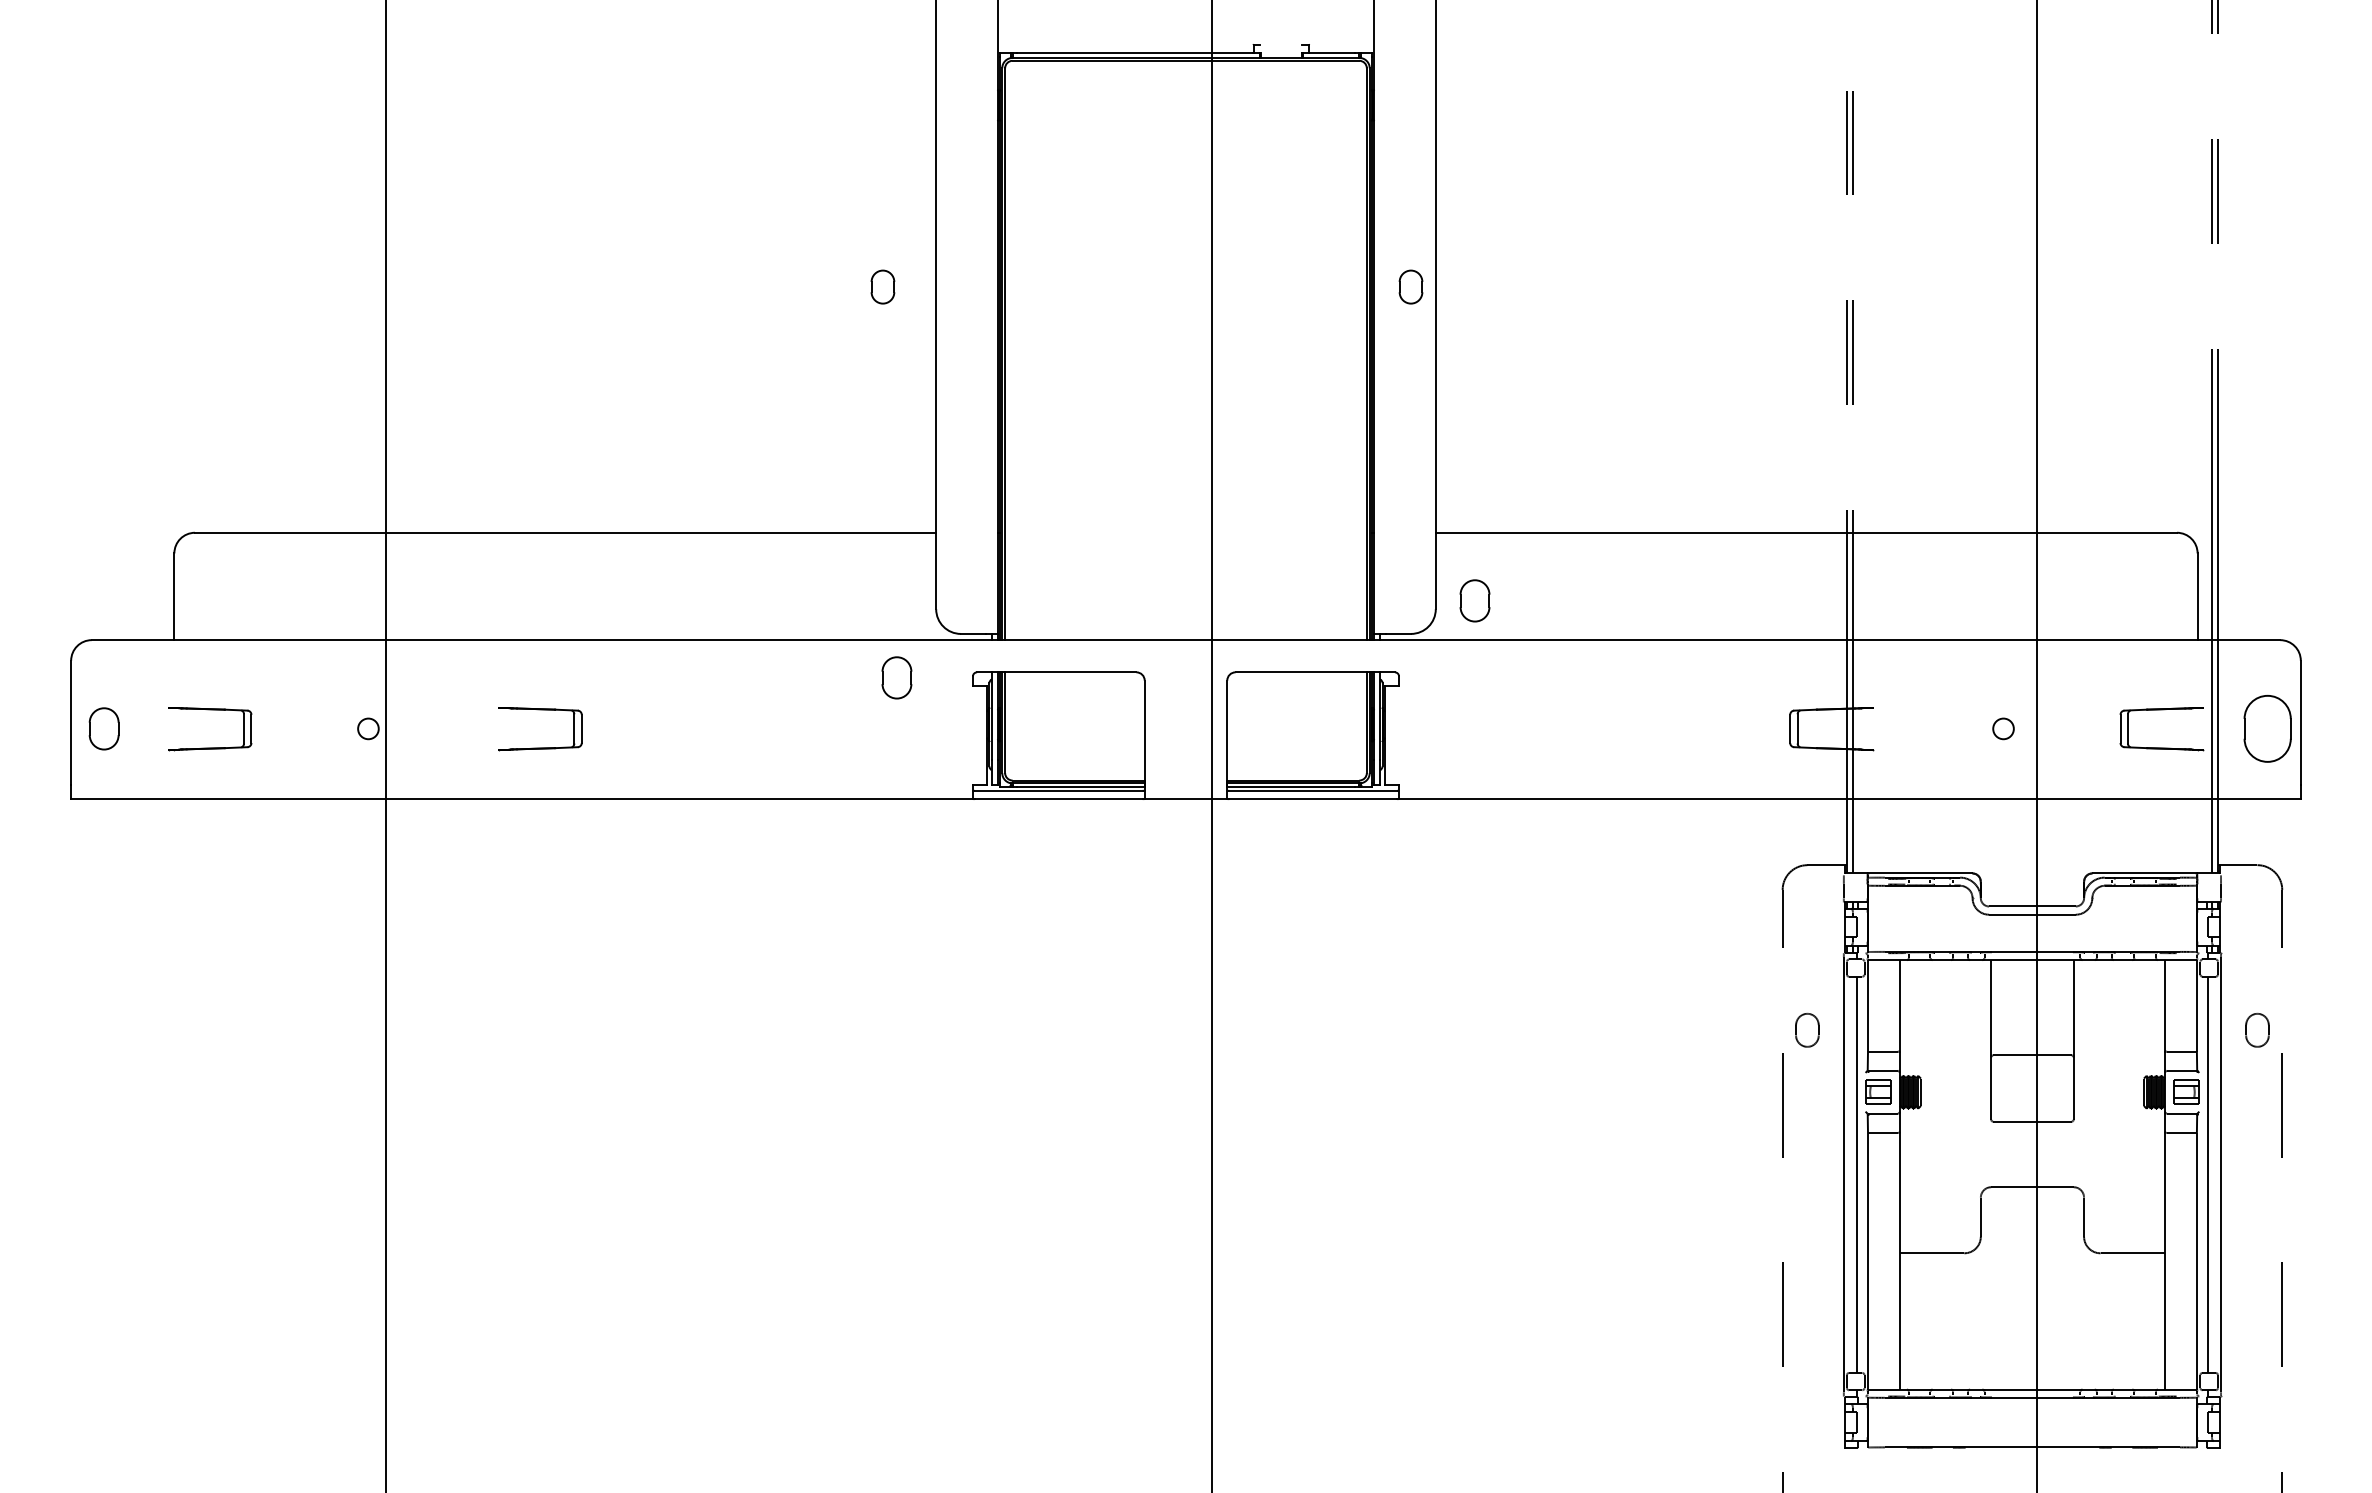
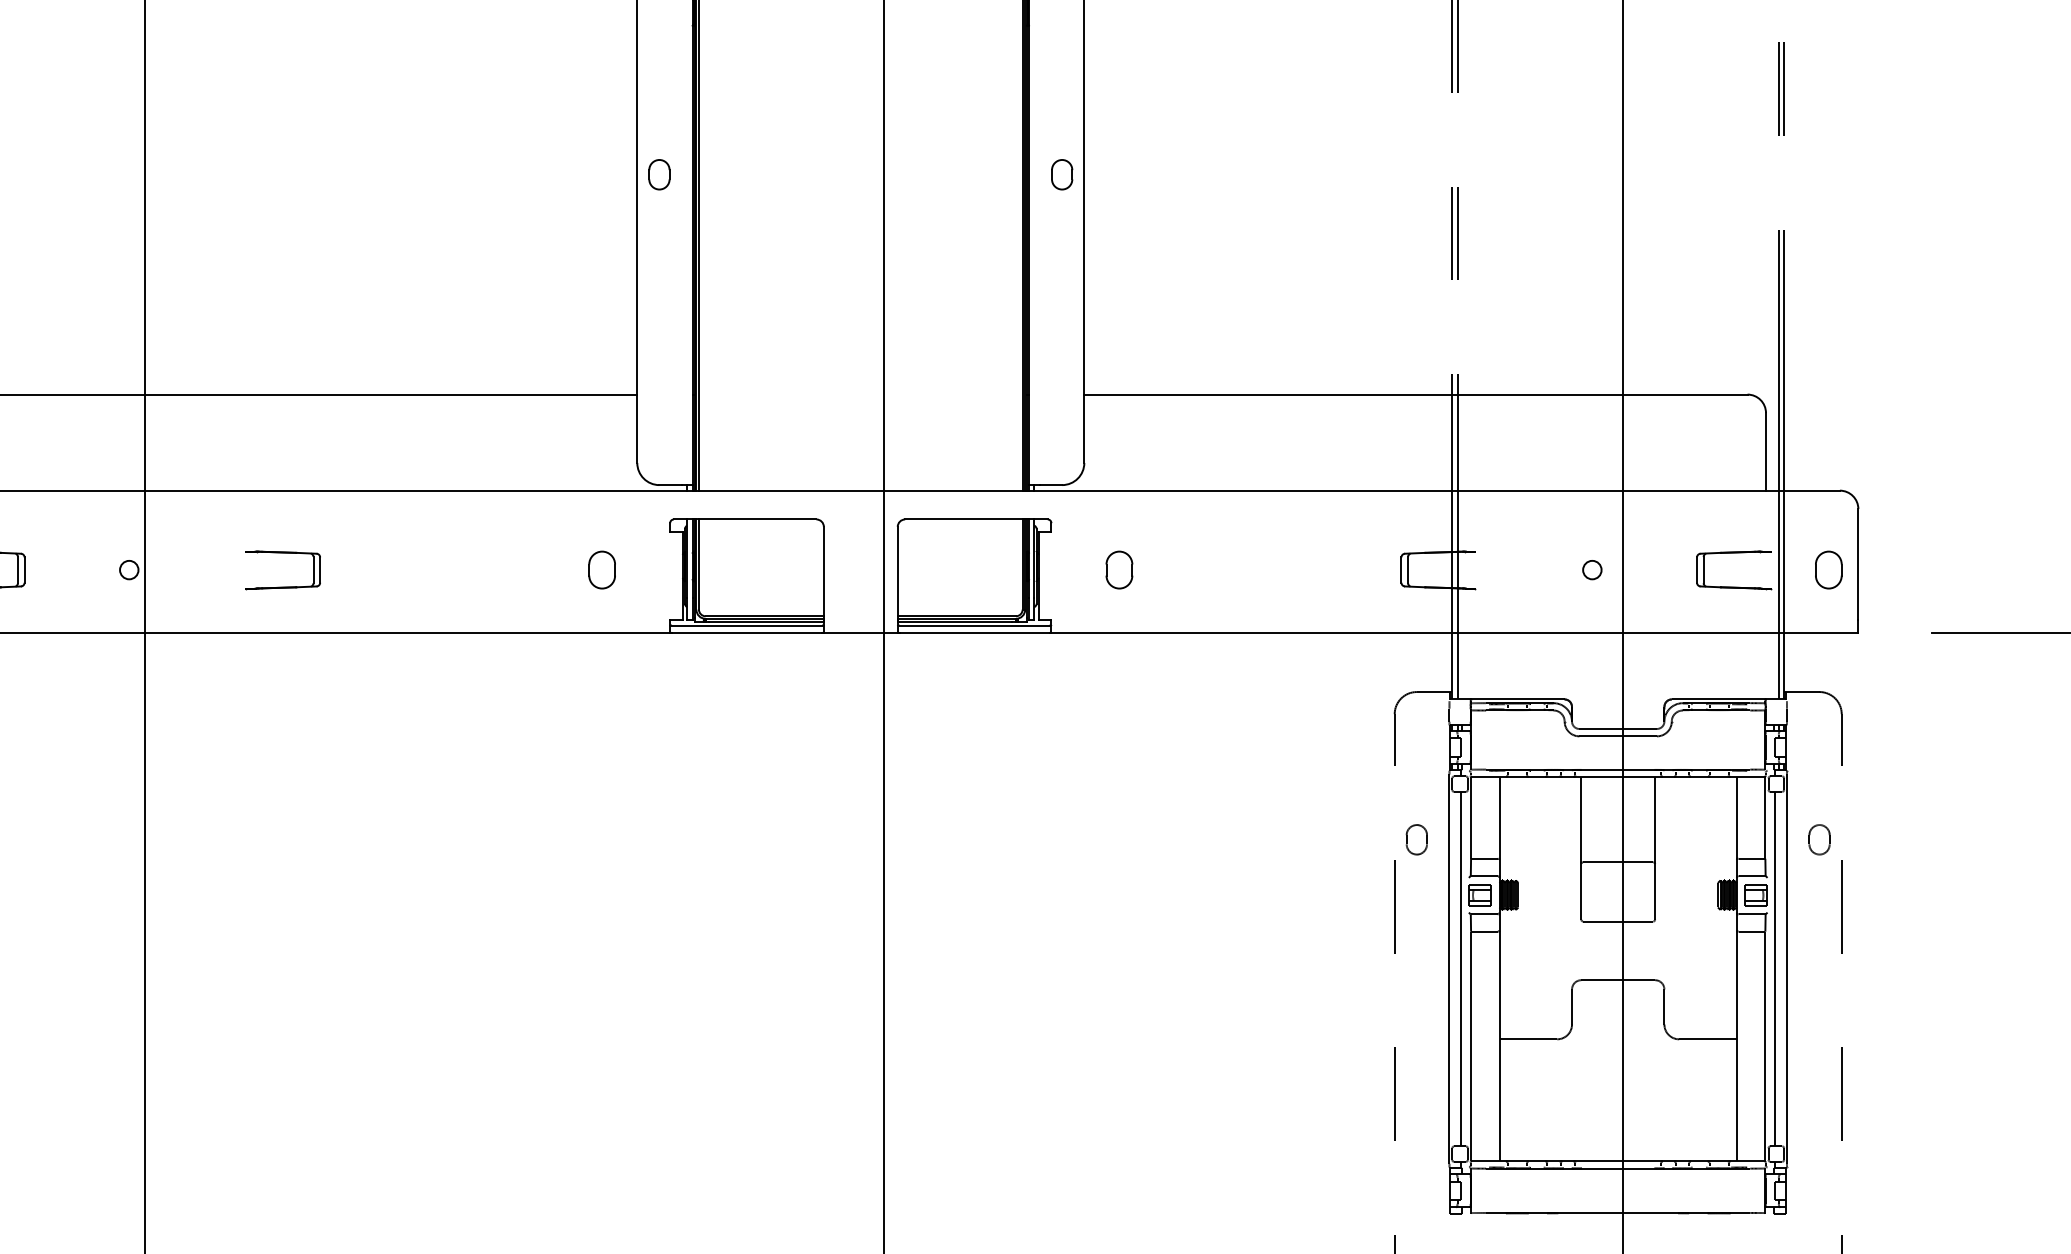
part: (882, 286) -> (659, 174), moved
part: (1474, 600) -> (1118, 569), moved
part: (896, 677) -> (601, 569), moved
part: (2267, 728) -> (1828, 569), size x0.62

